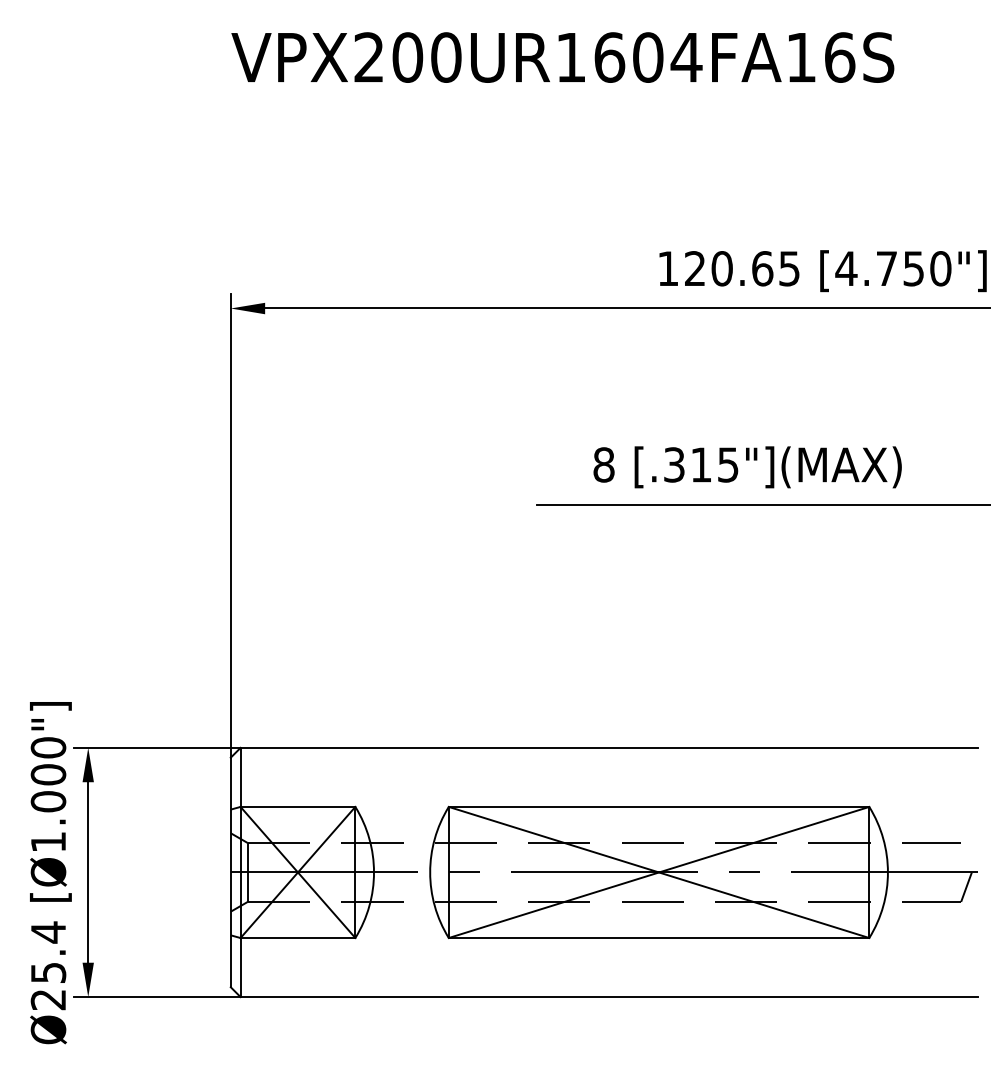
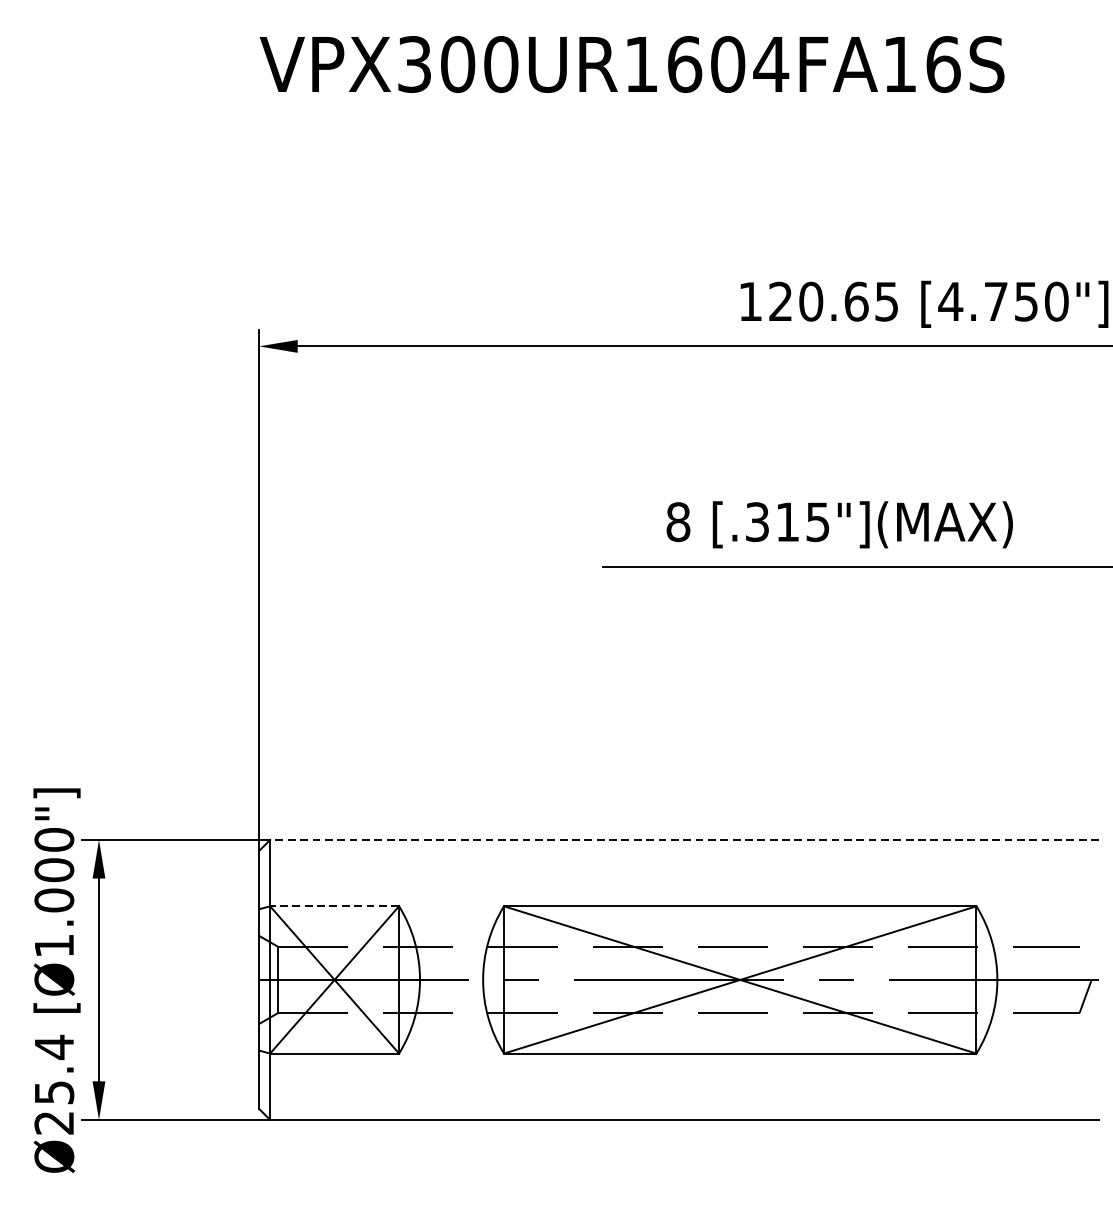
text: (368, 57) -> (413, 64), VPX200UR1604FA16S -> VPX300UR1604FA16S
line: (609, 747) -> (684, 839), solid -> dashed
line: (297, 806) -> (334, 905), solid -> dashed

